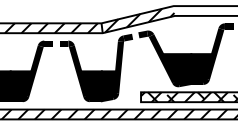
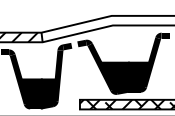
hatch: (139, 20) -> (78, 29), removed

